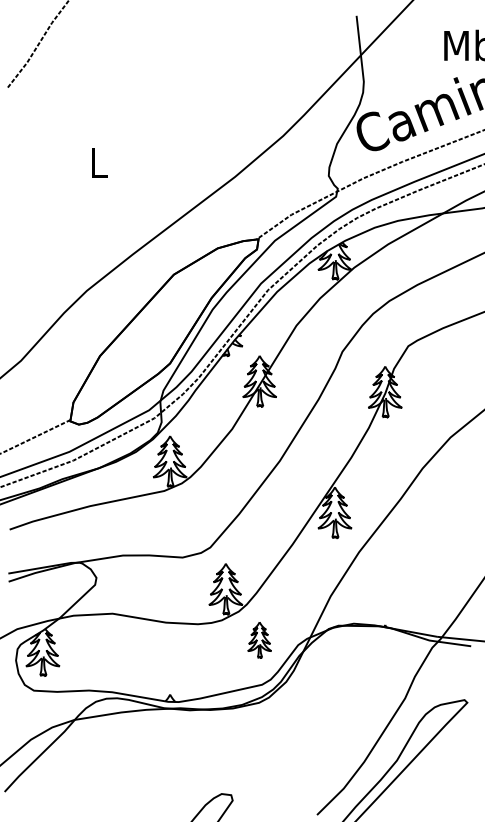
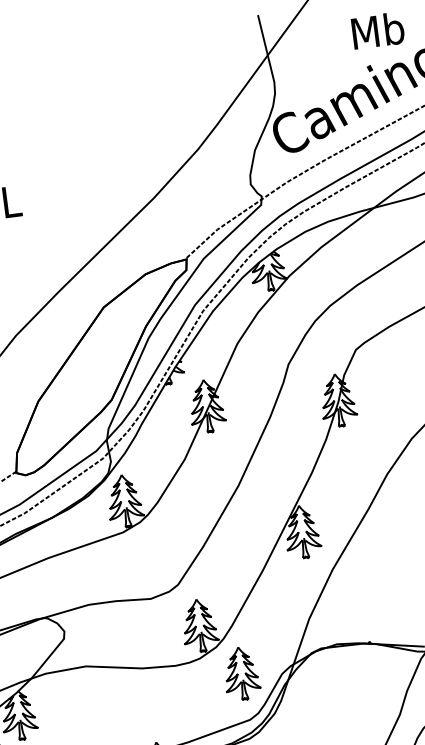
part: (259, 640) -> (241, 674), size x1.43

